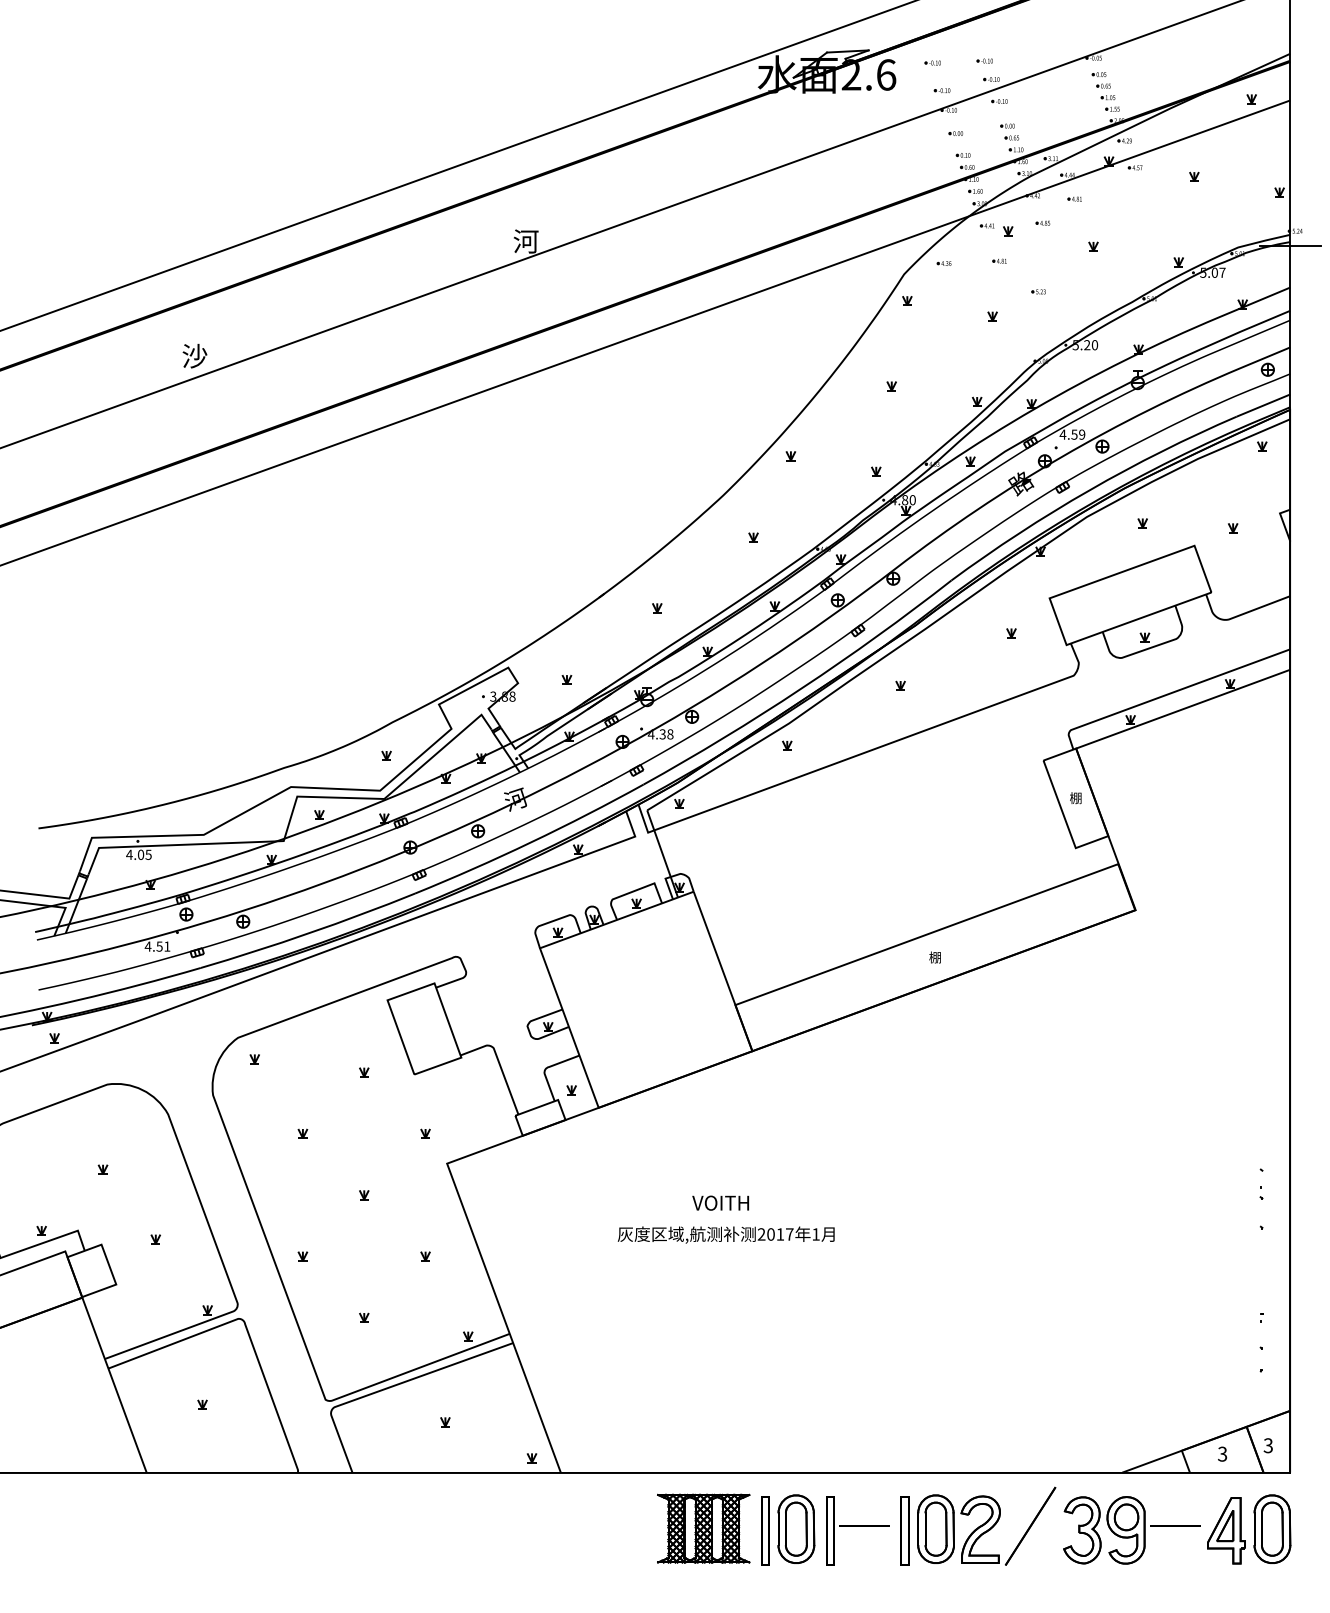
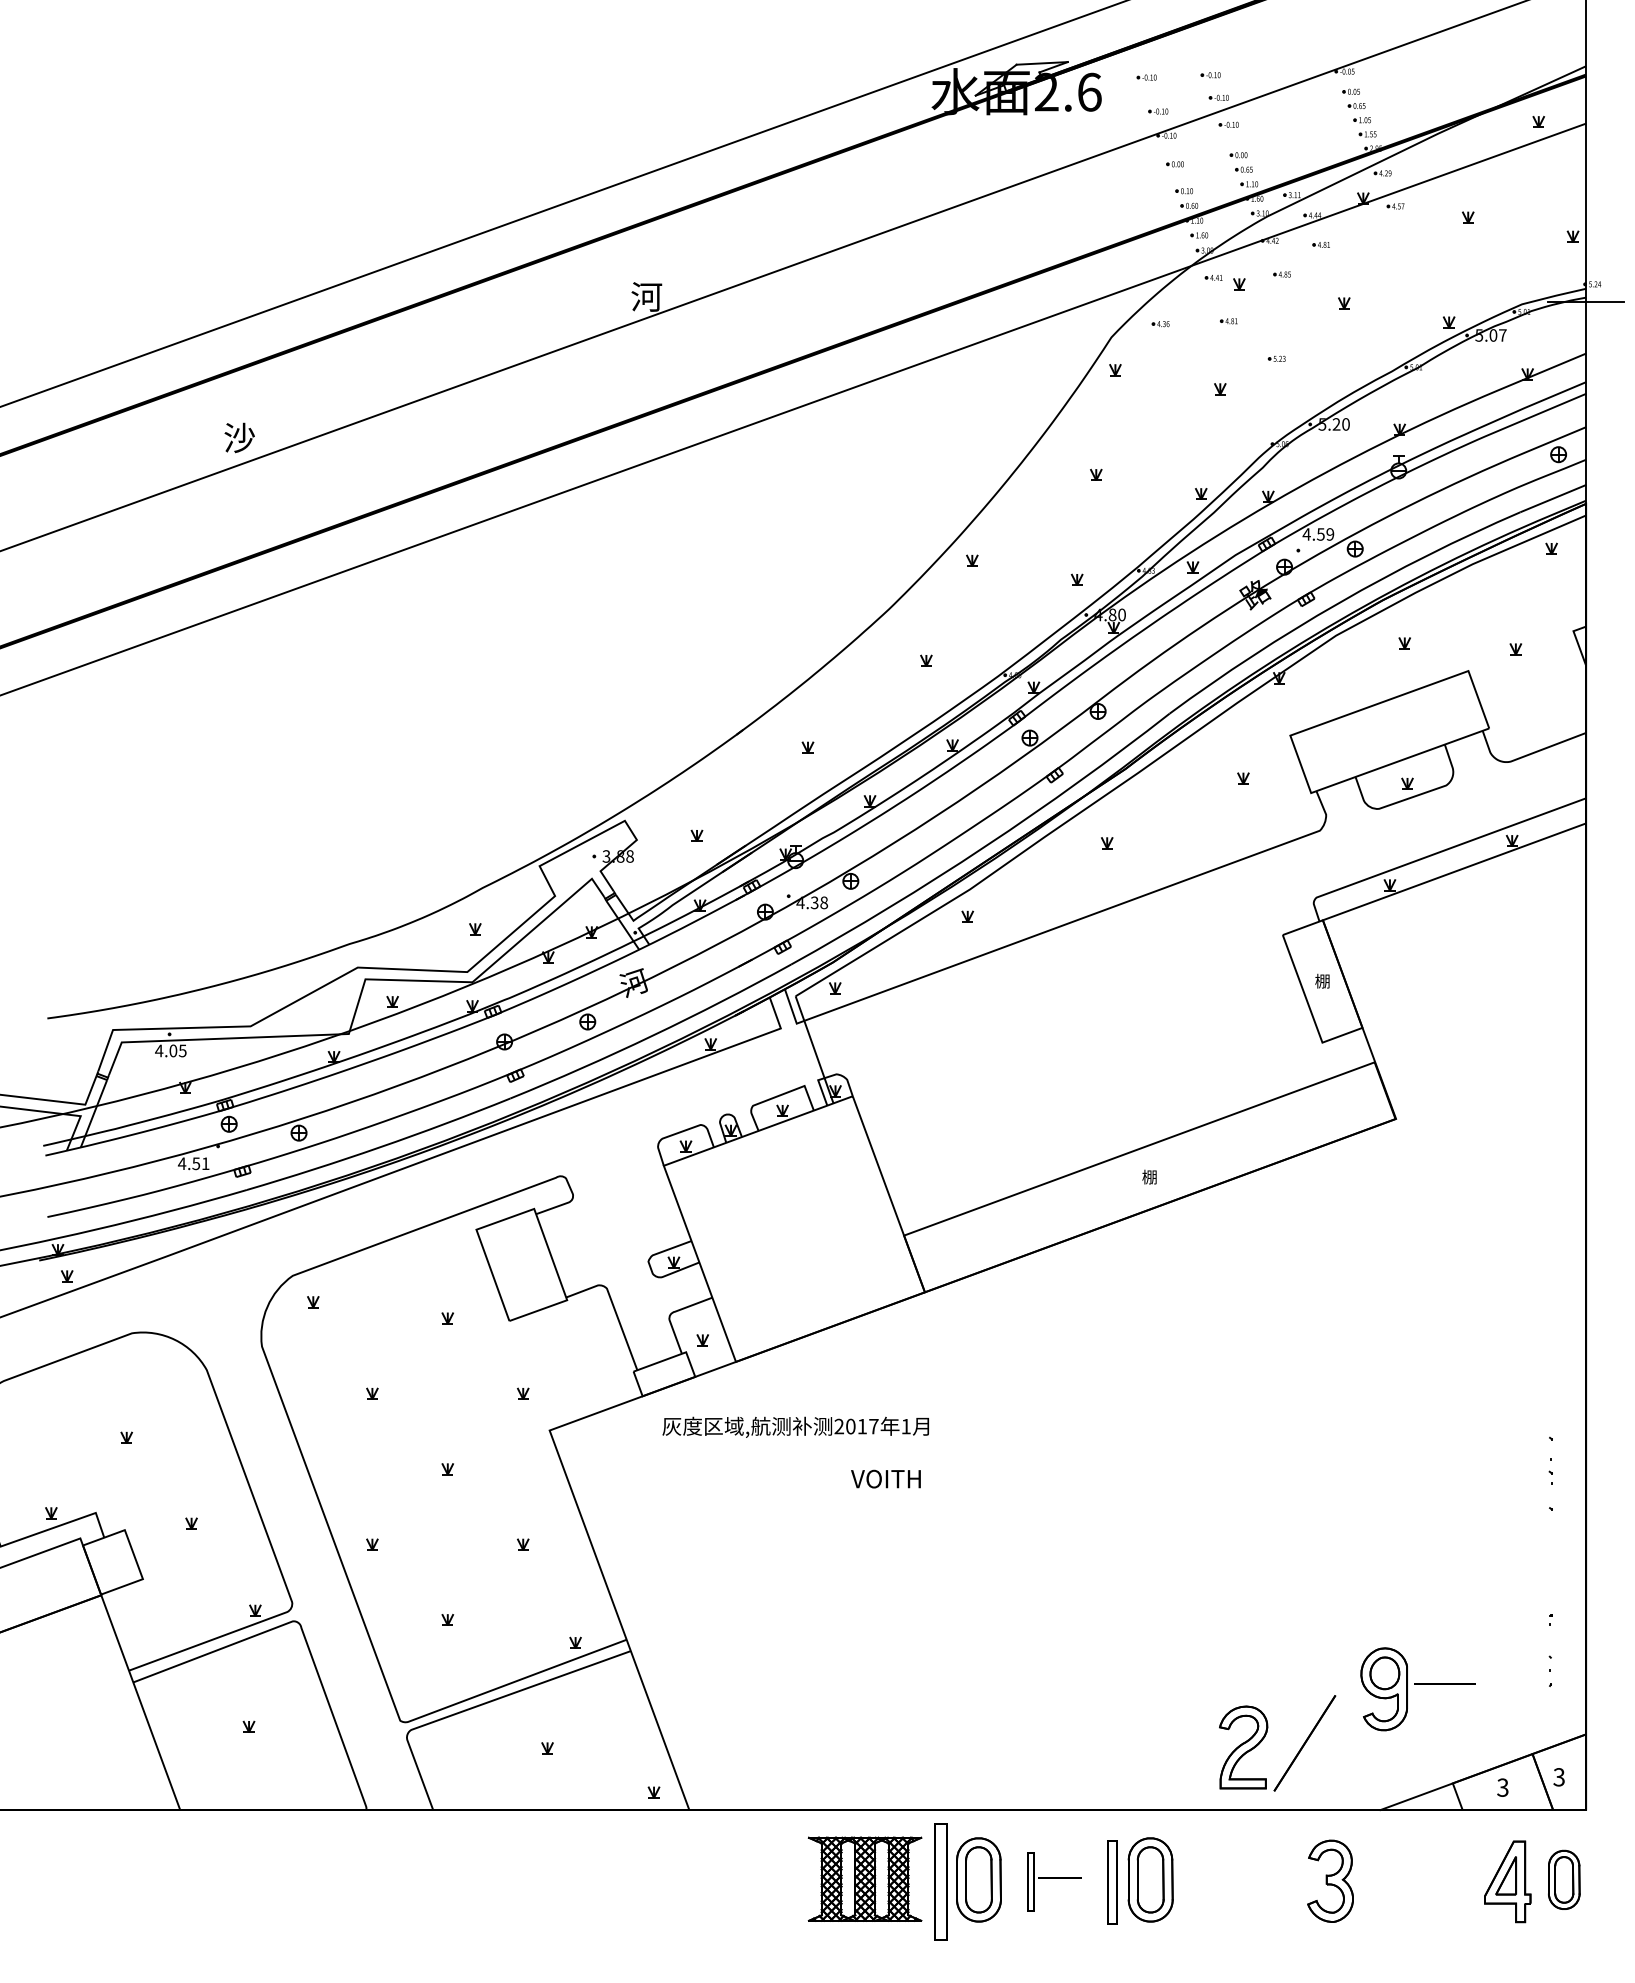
text: (726, 1234) -> (795, 1426), moved
part: (998, 1520) -> (1265, 1736), moved
part: (1272, 1528) -> (1564, 1879), size x0.7
part: (1153, 1530) -> (1417, 1689), moved
part: (765, 1531) -> (940, 1882), size x1.4
part: (857, 1531) -> (1054, 1882), size x0.7

